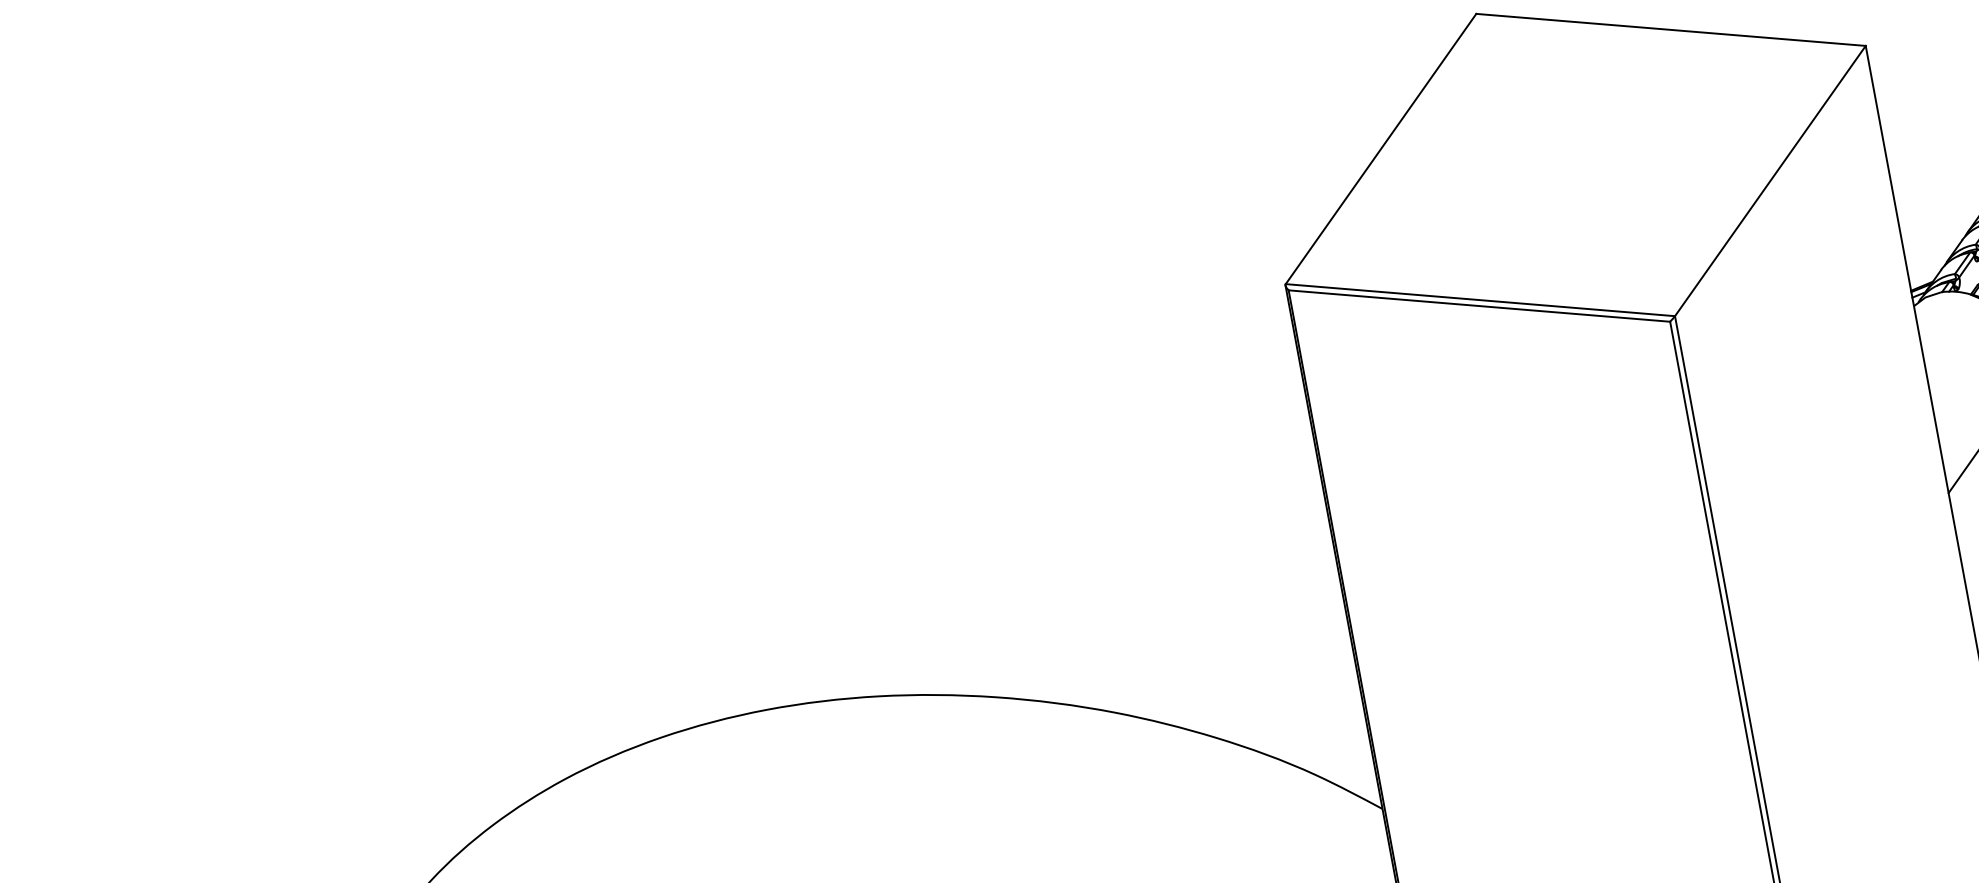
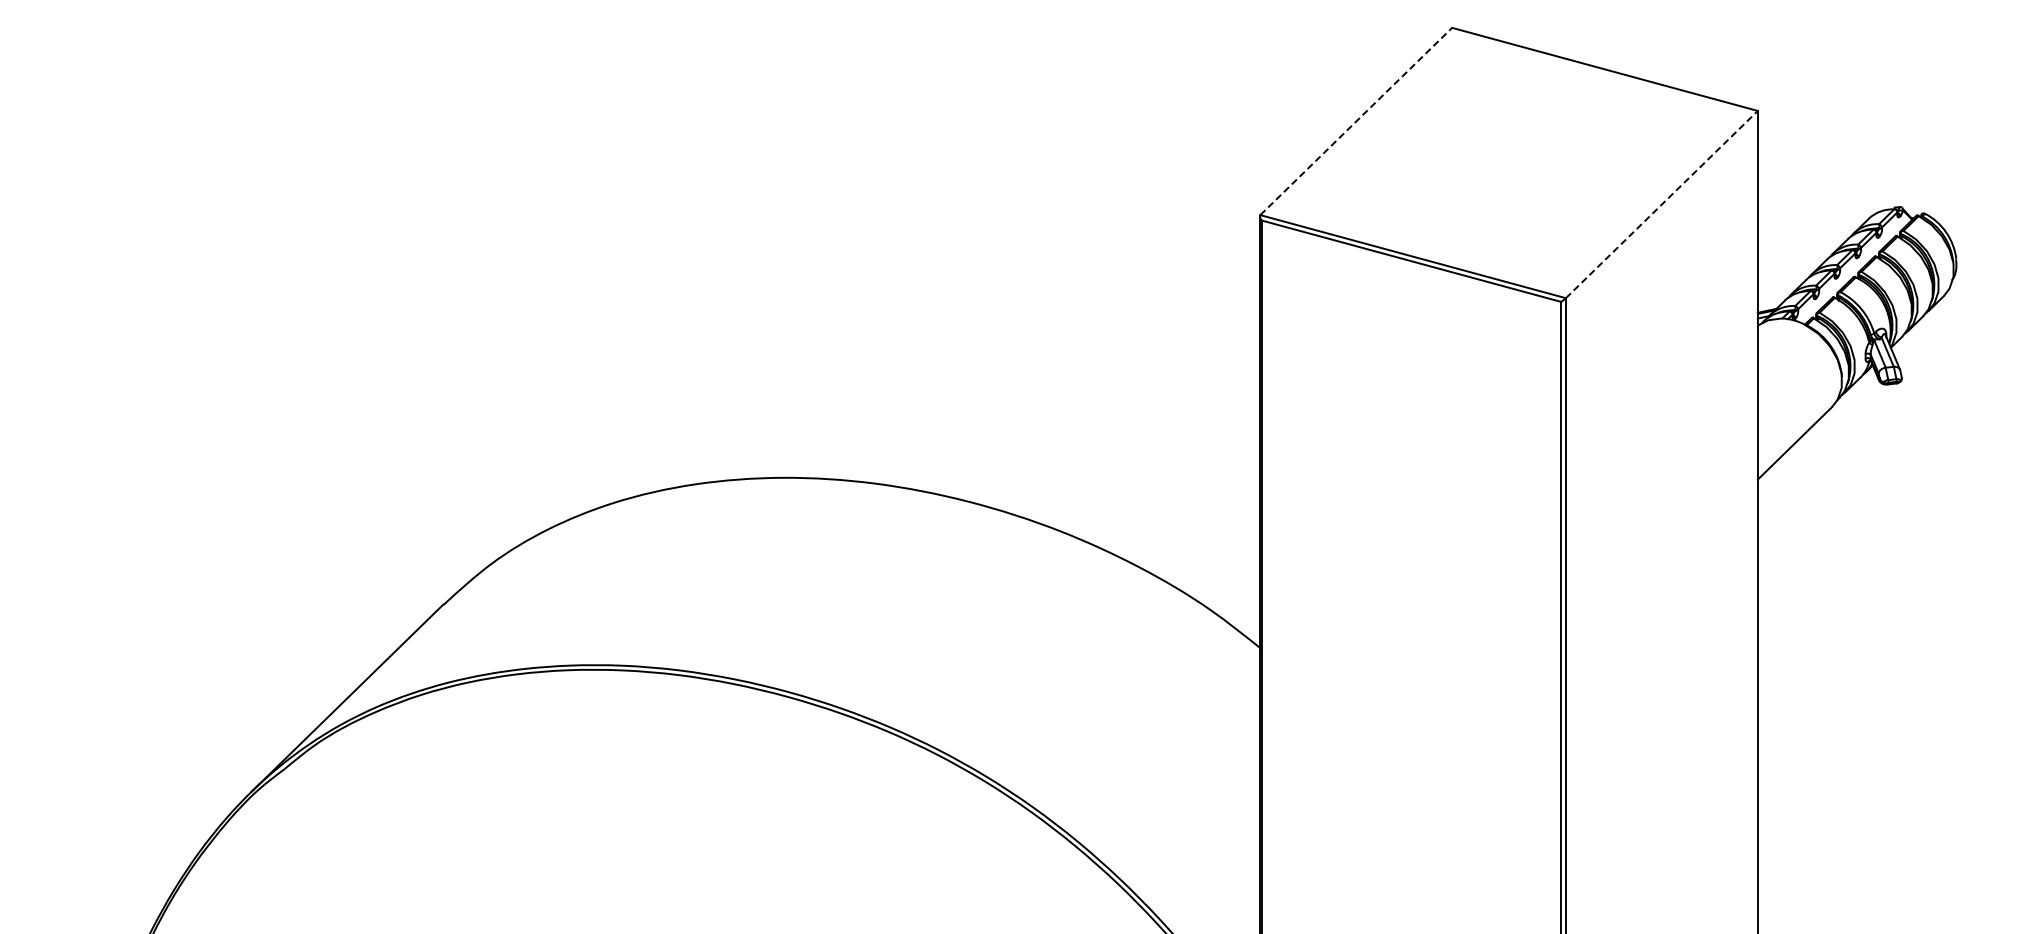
line: (1381, 148) -> (1356, 121), solid -> dashed
line: (1771, 180) -> (1662, 204), solid -> dashed

